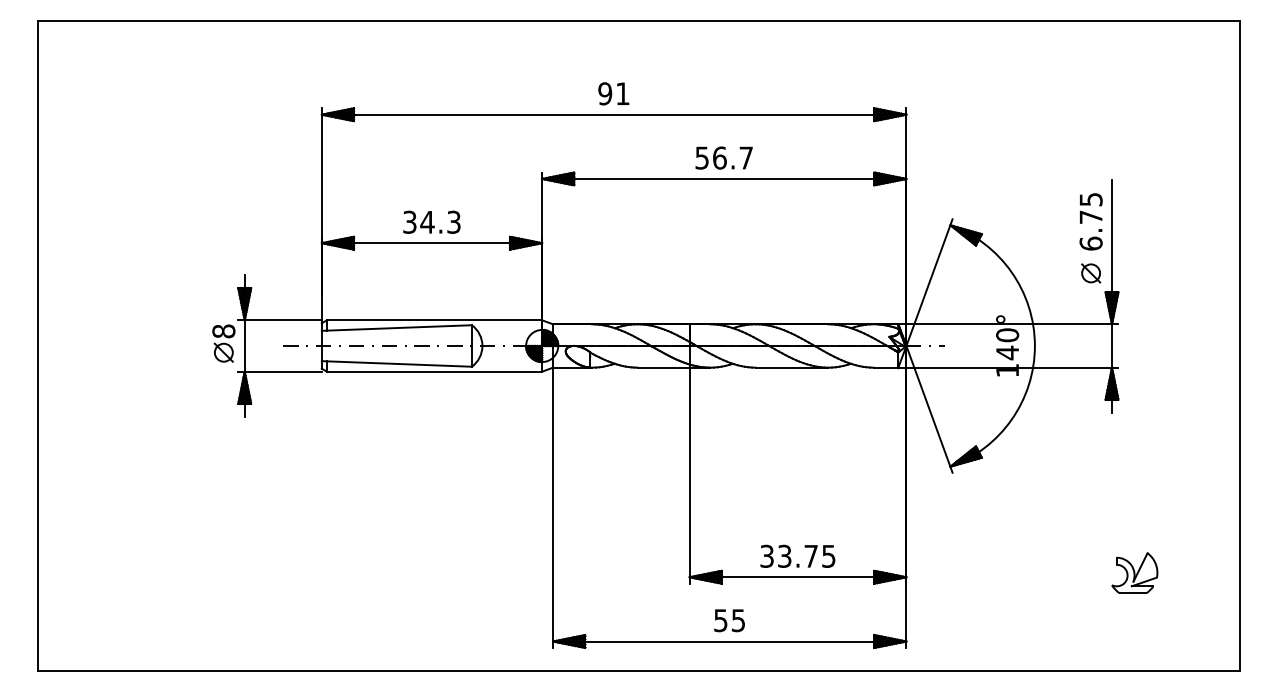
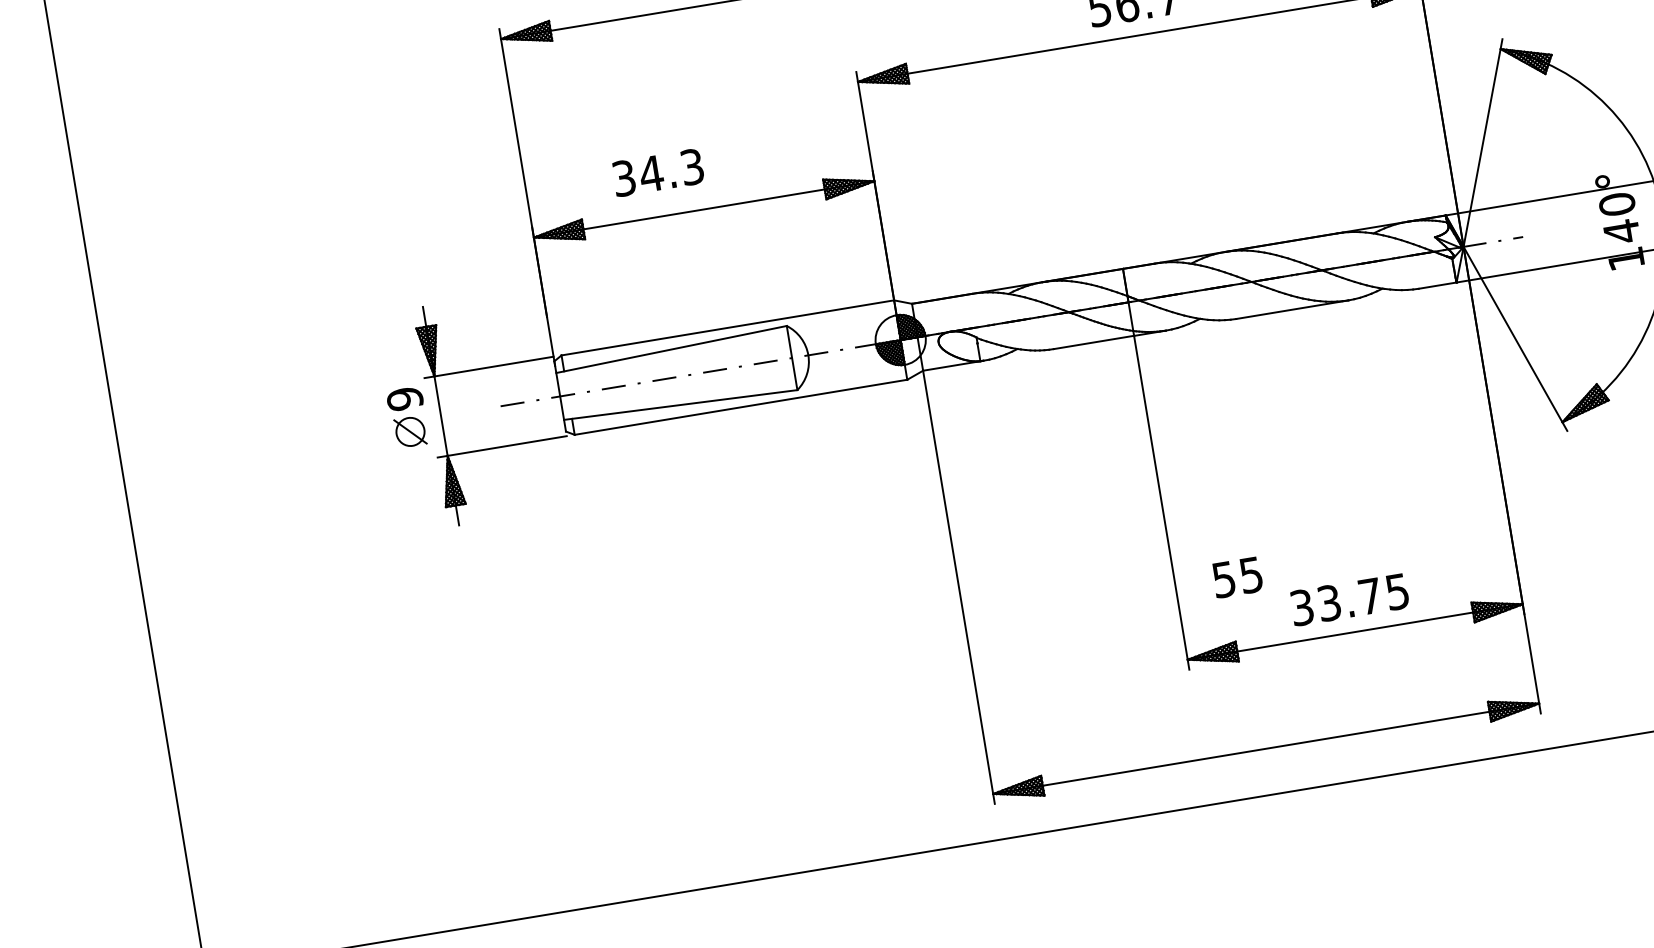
text: (431, 221) -> (657, 171), moved
text: (223, 331) -> (404, 399), 8 -> 9
text: (729, 620) -> (1237, 577), moved

